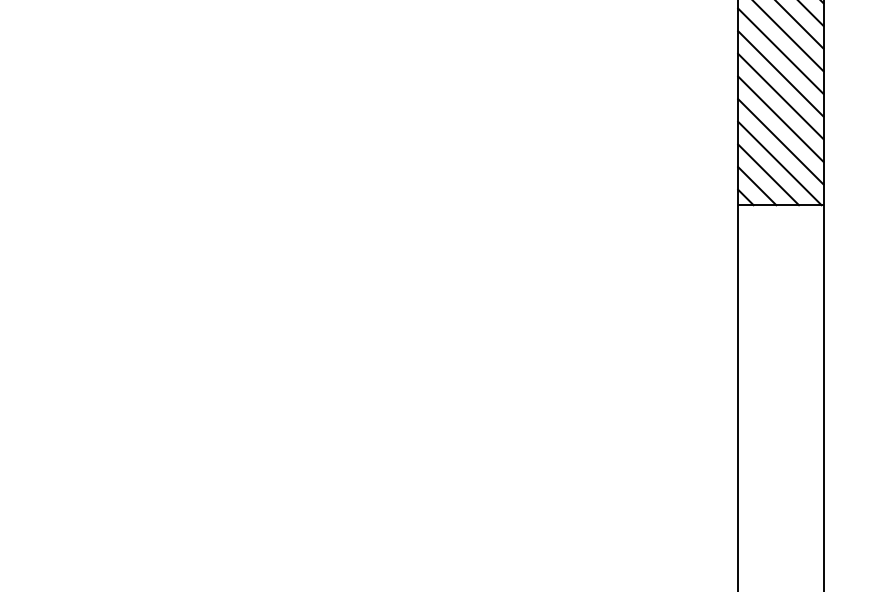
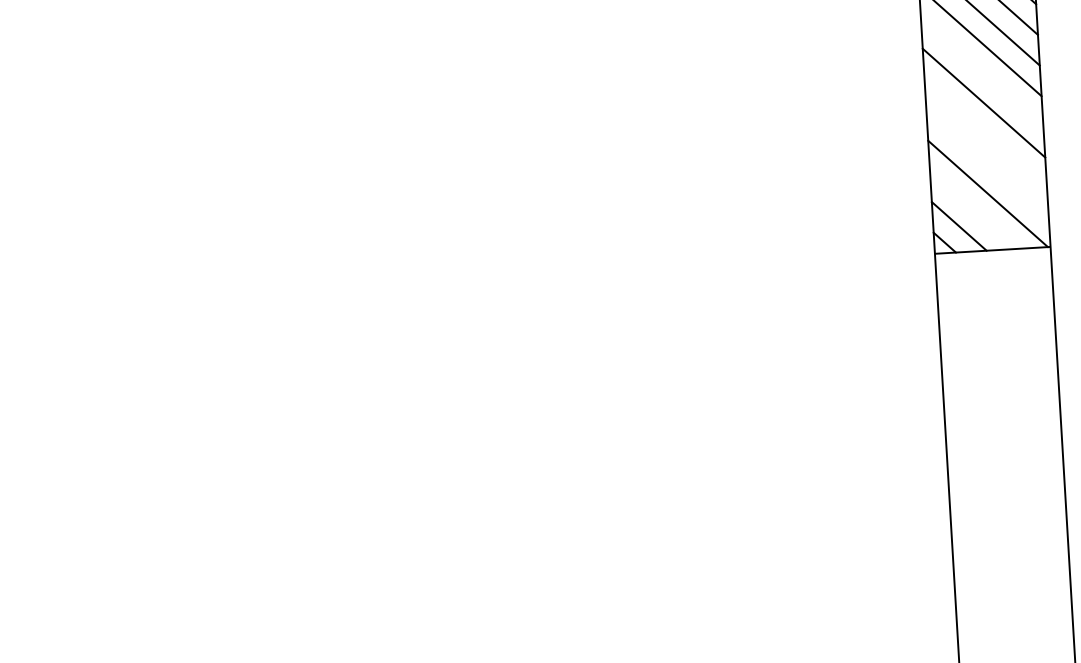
line: (780, 73) -> (981, 72), removed
line: (780, 118) -> (985, 132), removed
line: (780, 141) -> (987, 164), removed
line: (768, 174) -> (973, 209), removed

